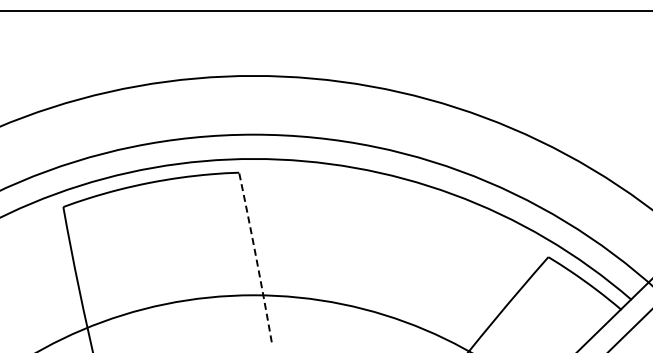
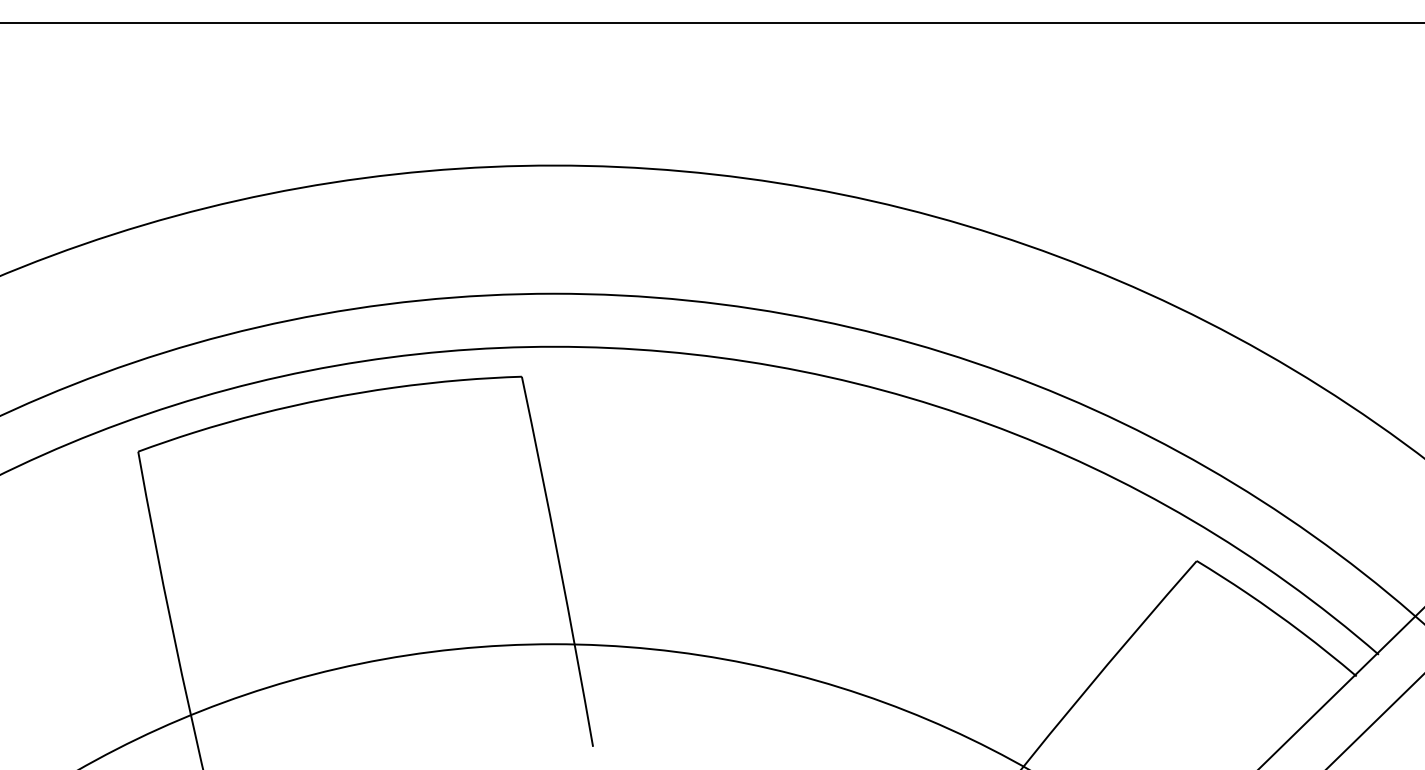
arc: (256, 257) -> (559, 561), dashed -> solid

